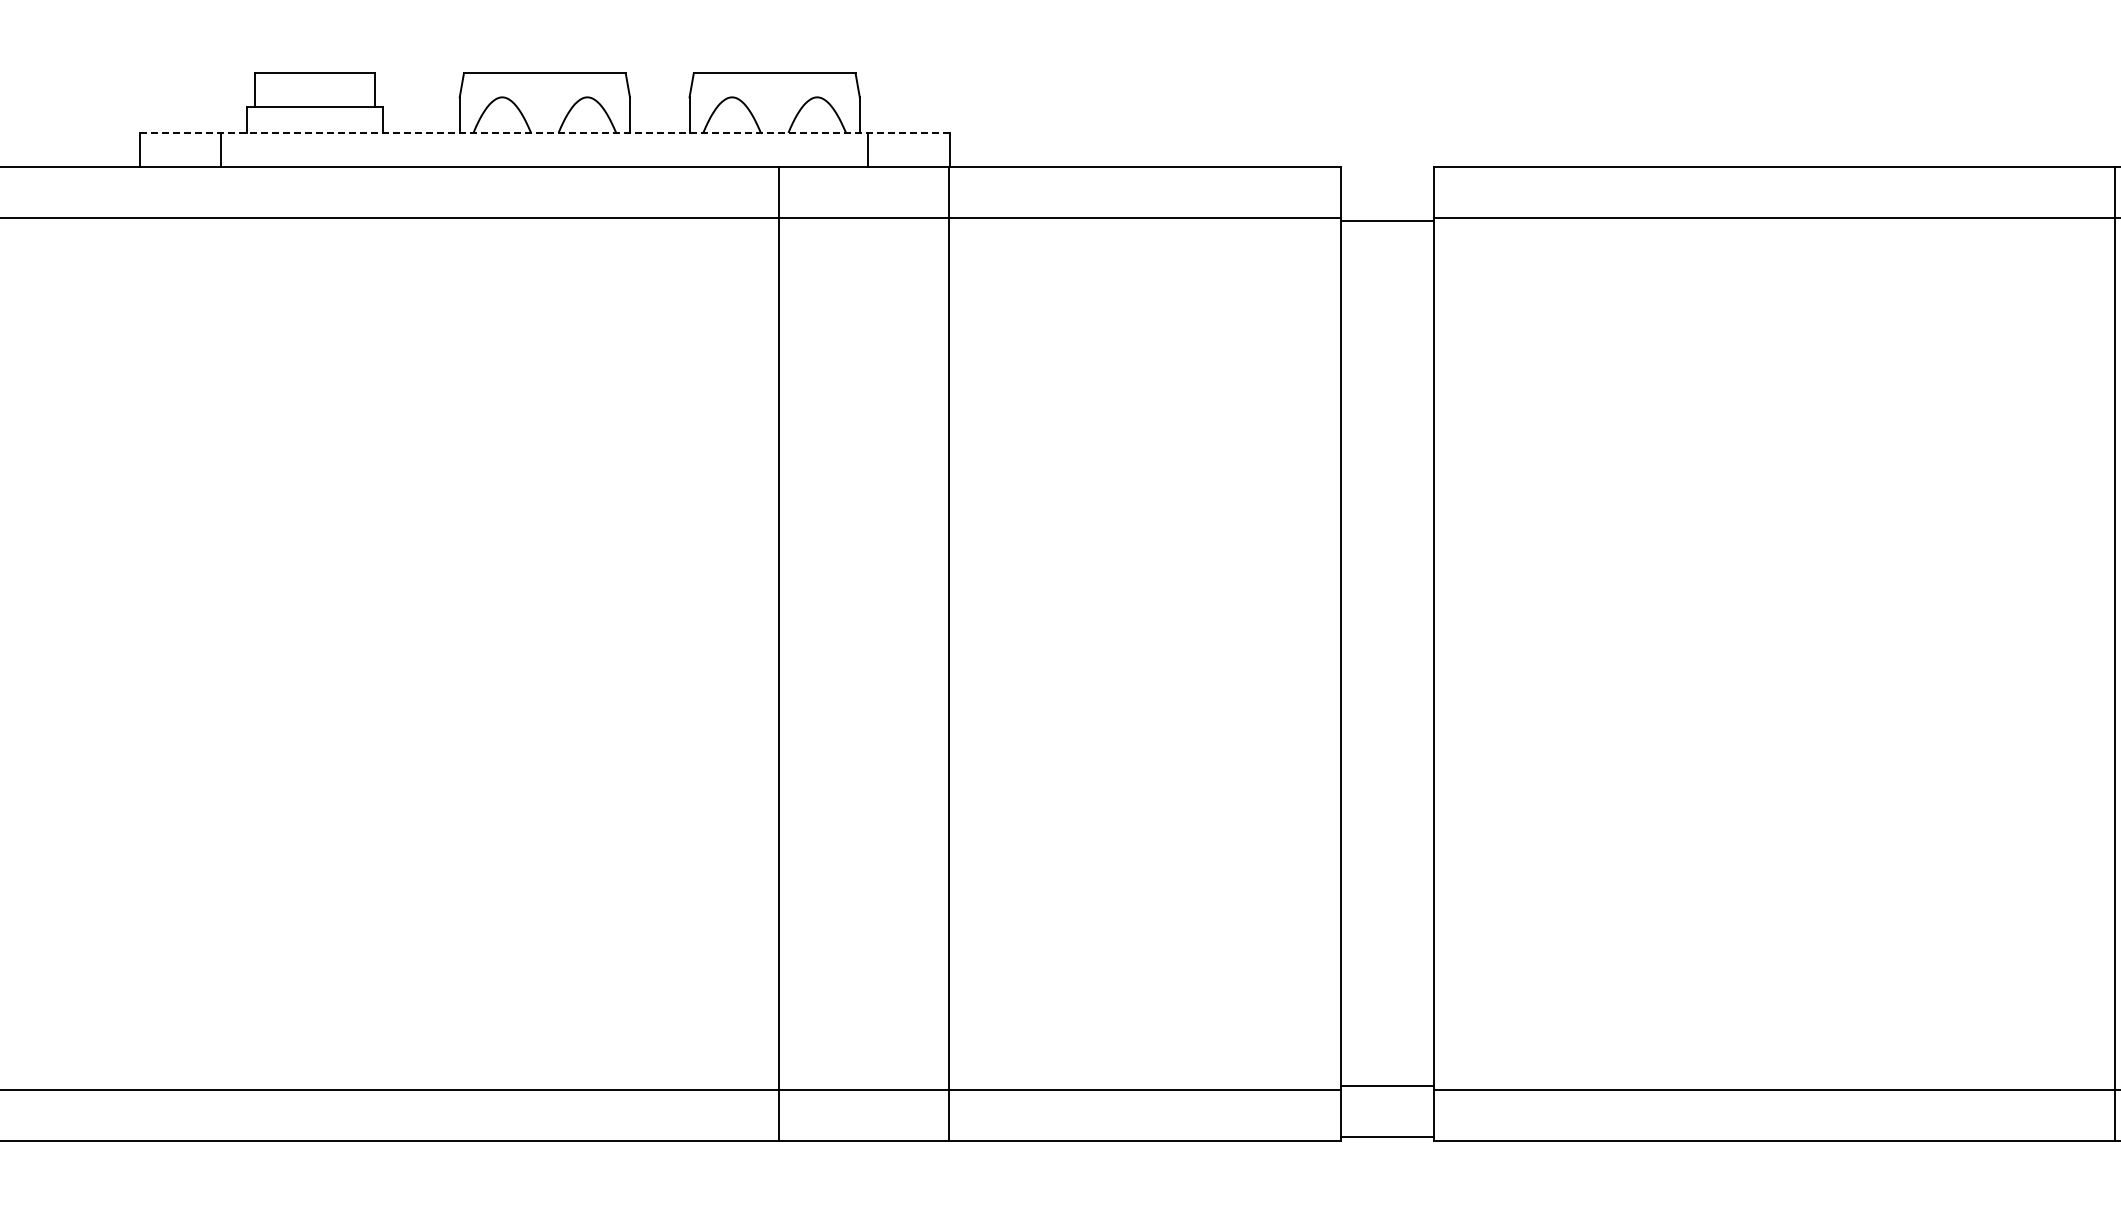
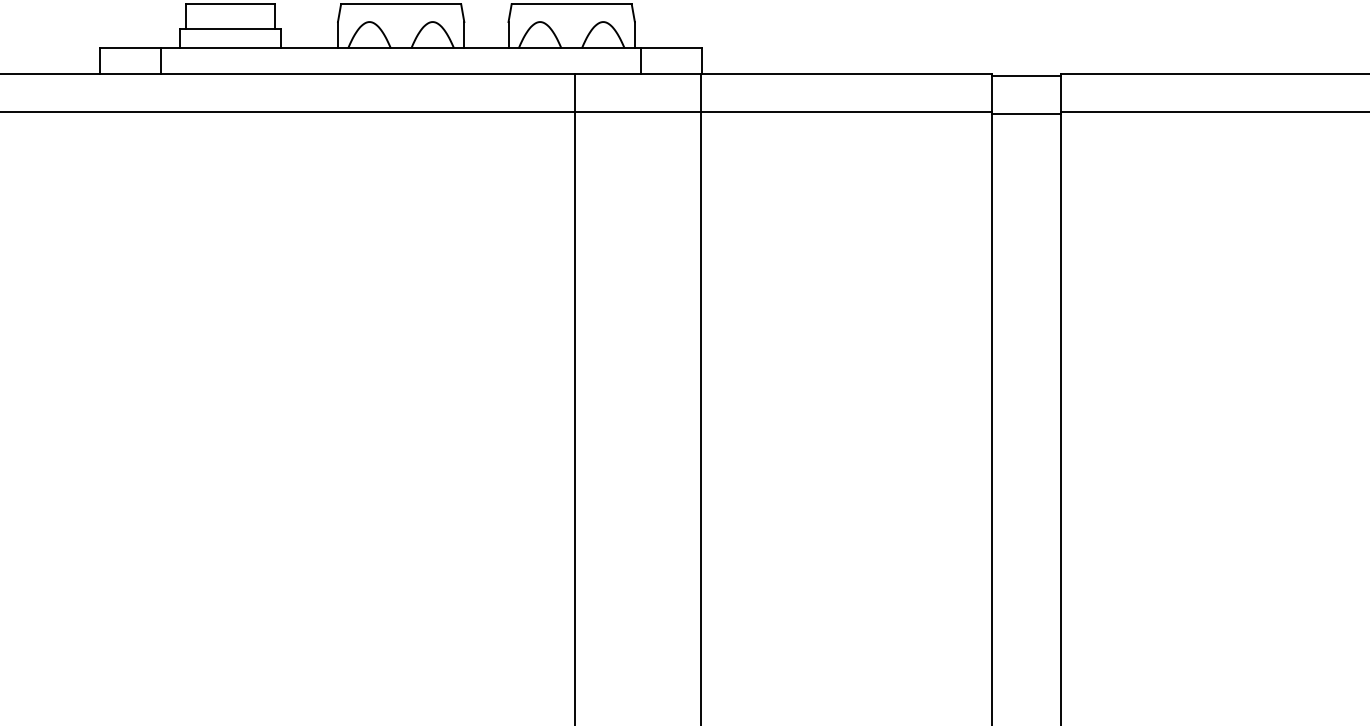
line: (545, 132) -> (401, 48), dashed -> solid
line: (1387, 170) -> (1026, 76), added

